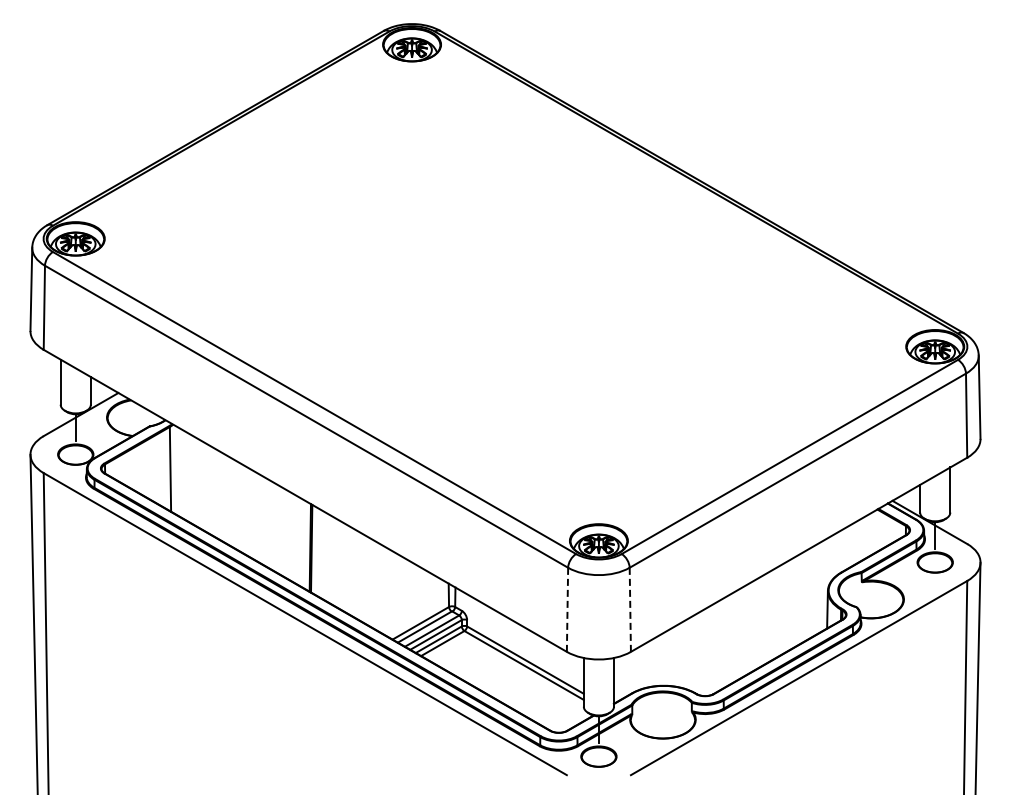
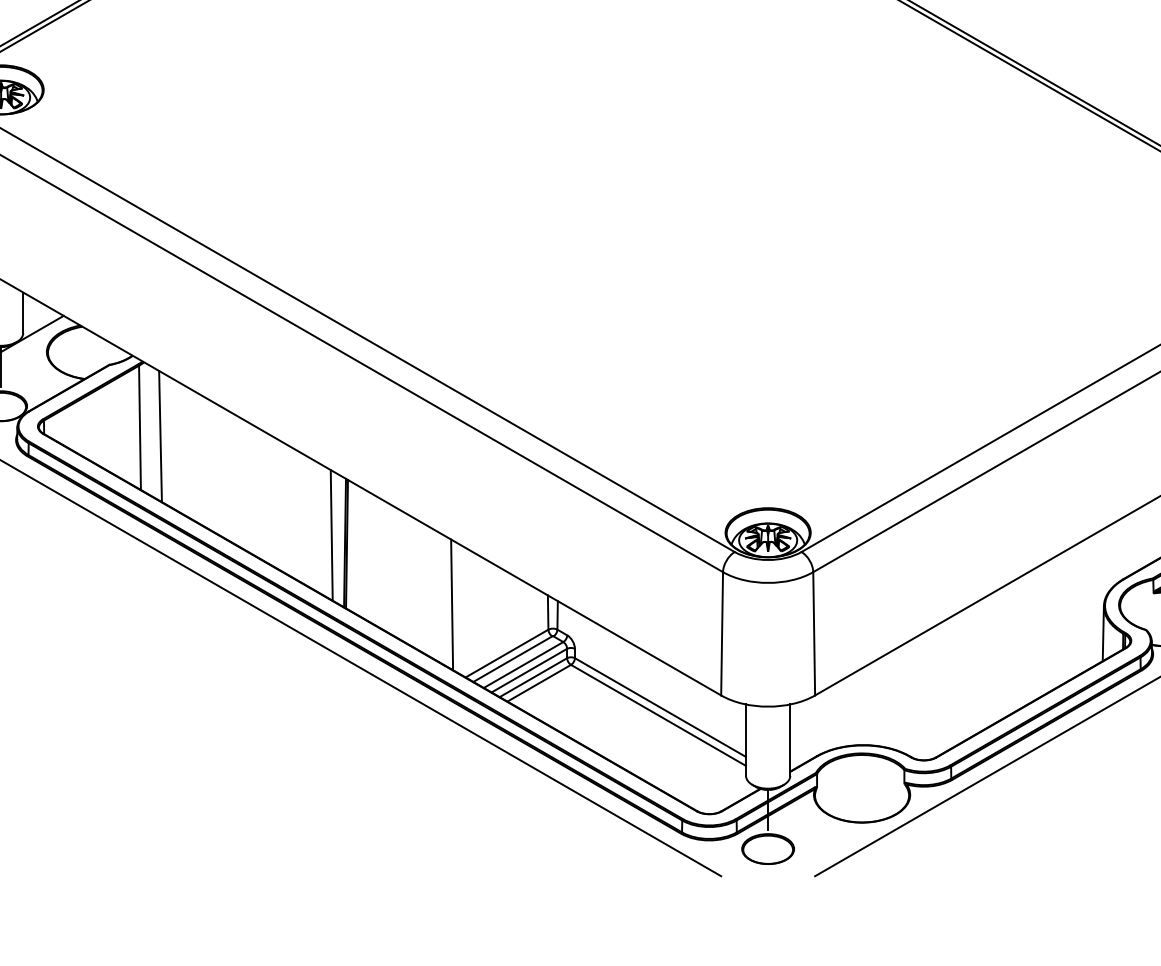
line: (184, 475) -> (160, 436), added
line: (300, 542) -> (330, 535), added
line: (383, 589) -> (452, 604), added
line: (567, 609) -> (722, 633), dashed -> solid
line: (630, 609) -> (814, 633), dashed -> solid

